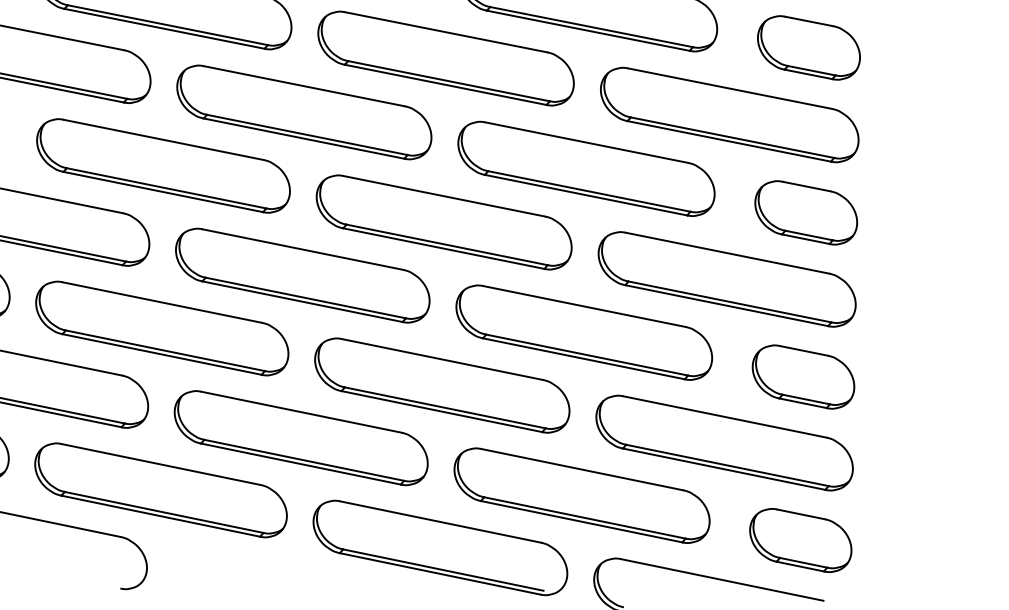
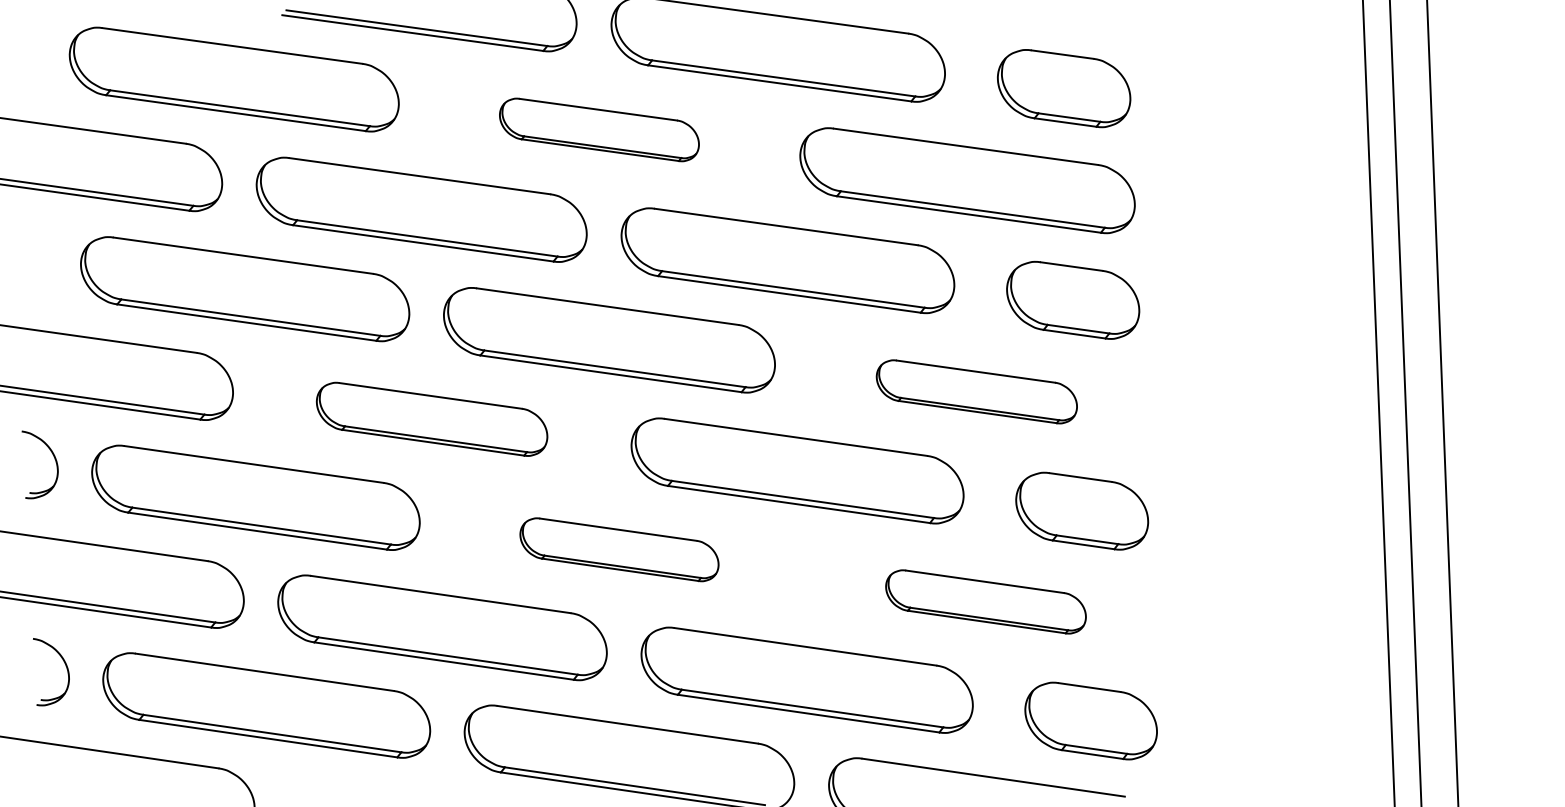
part: (446, 58) -> (599, 129), size x0.6
part: (302, 275) -> (431, 419), size x0.7
part: (726, 279) -> (976, 391), size x0.6
part: (442, 385) -> (619, 549), size x0.6
part: (724, 442) -> (985, 601), size x0.6

